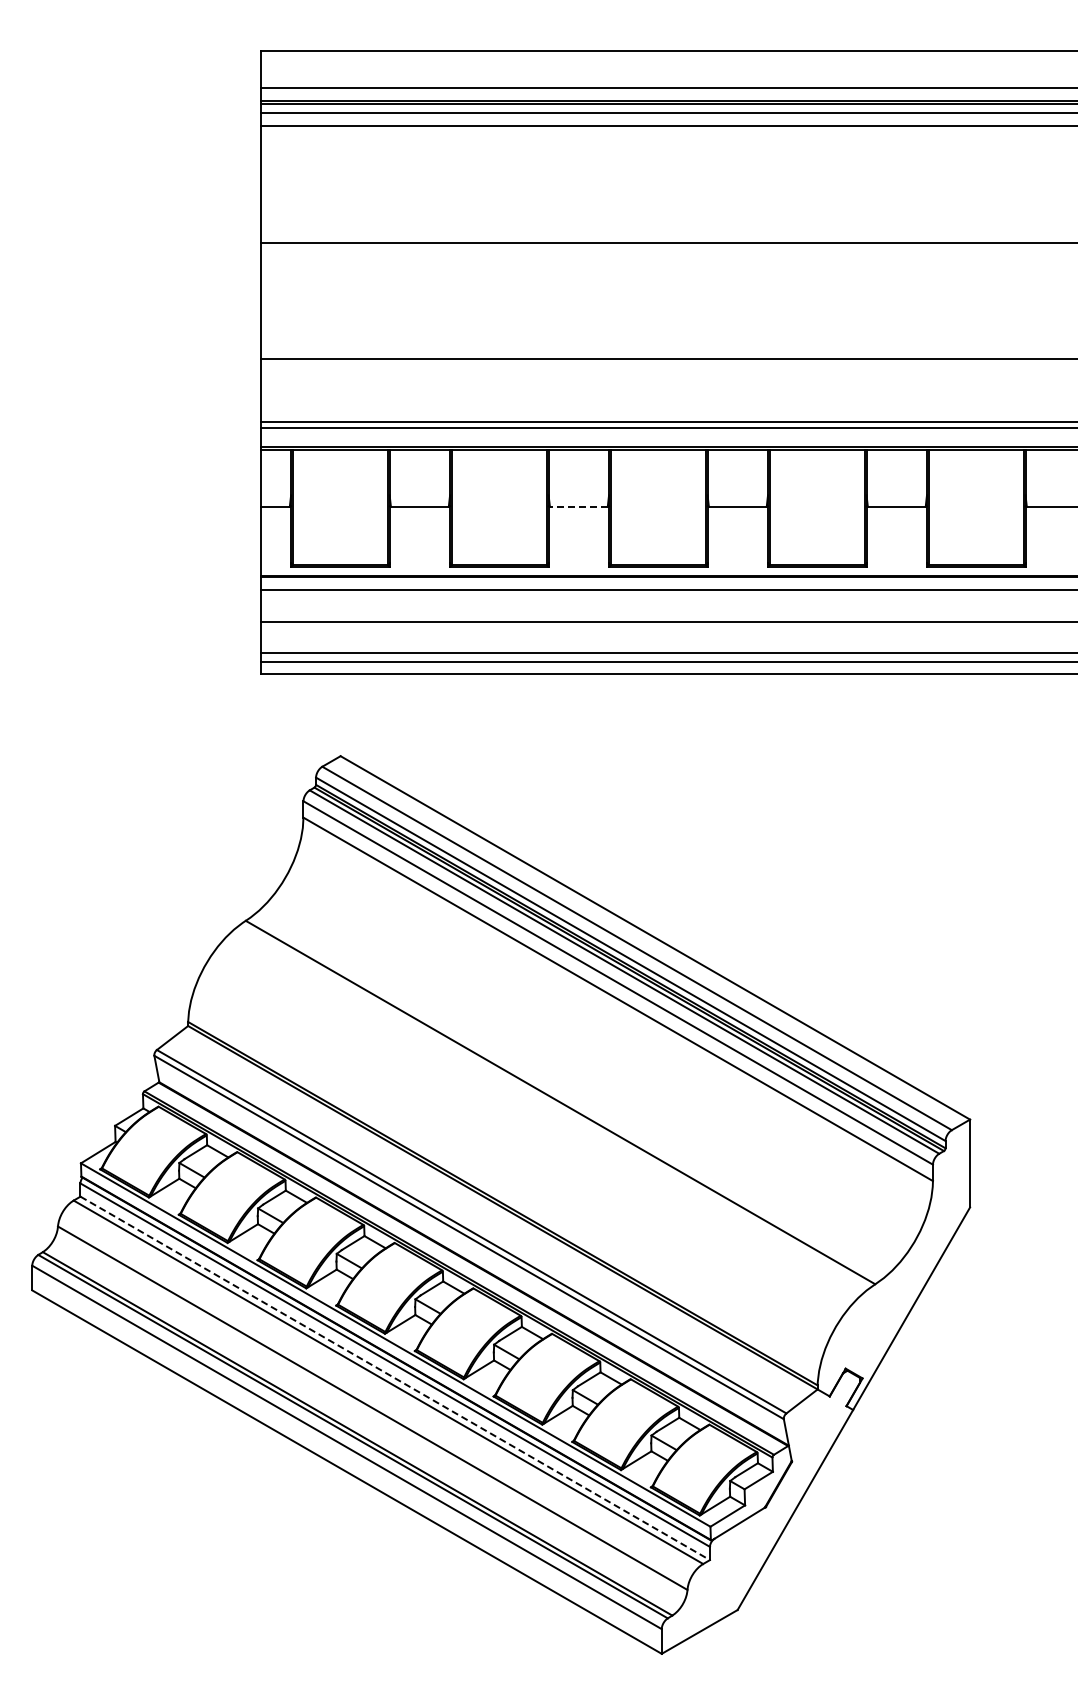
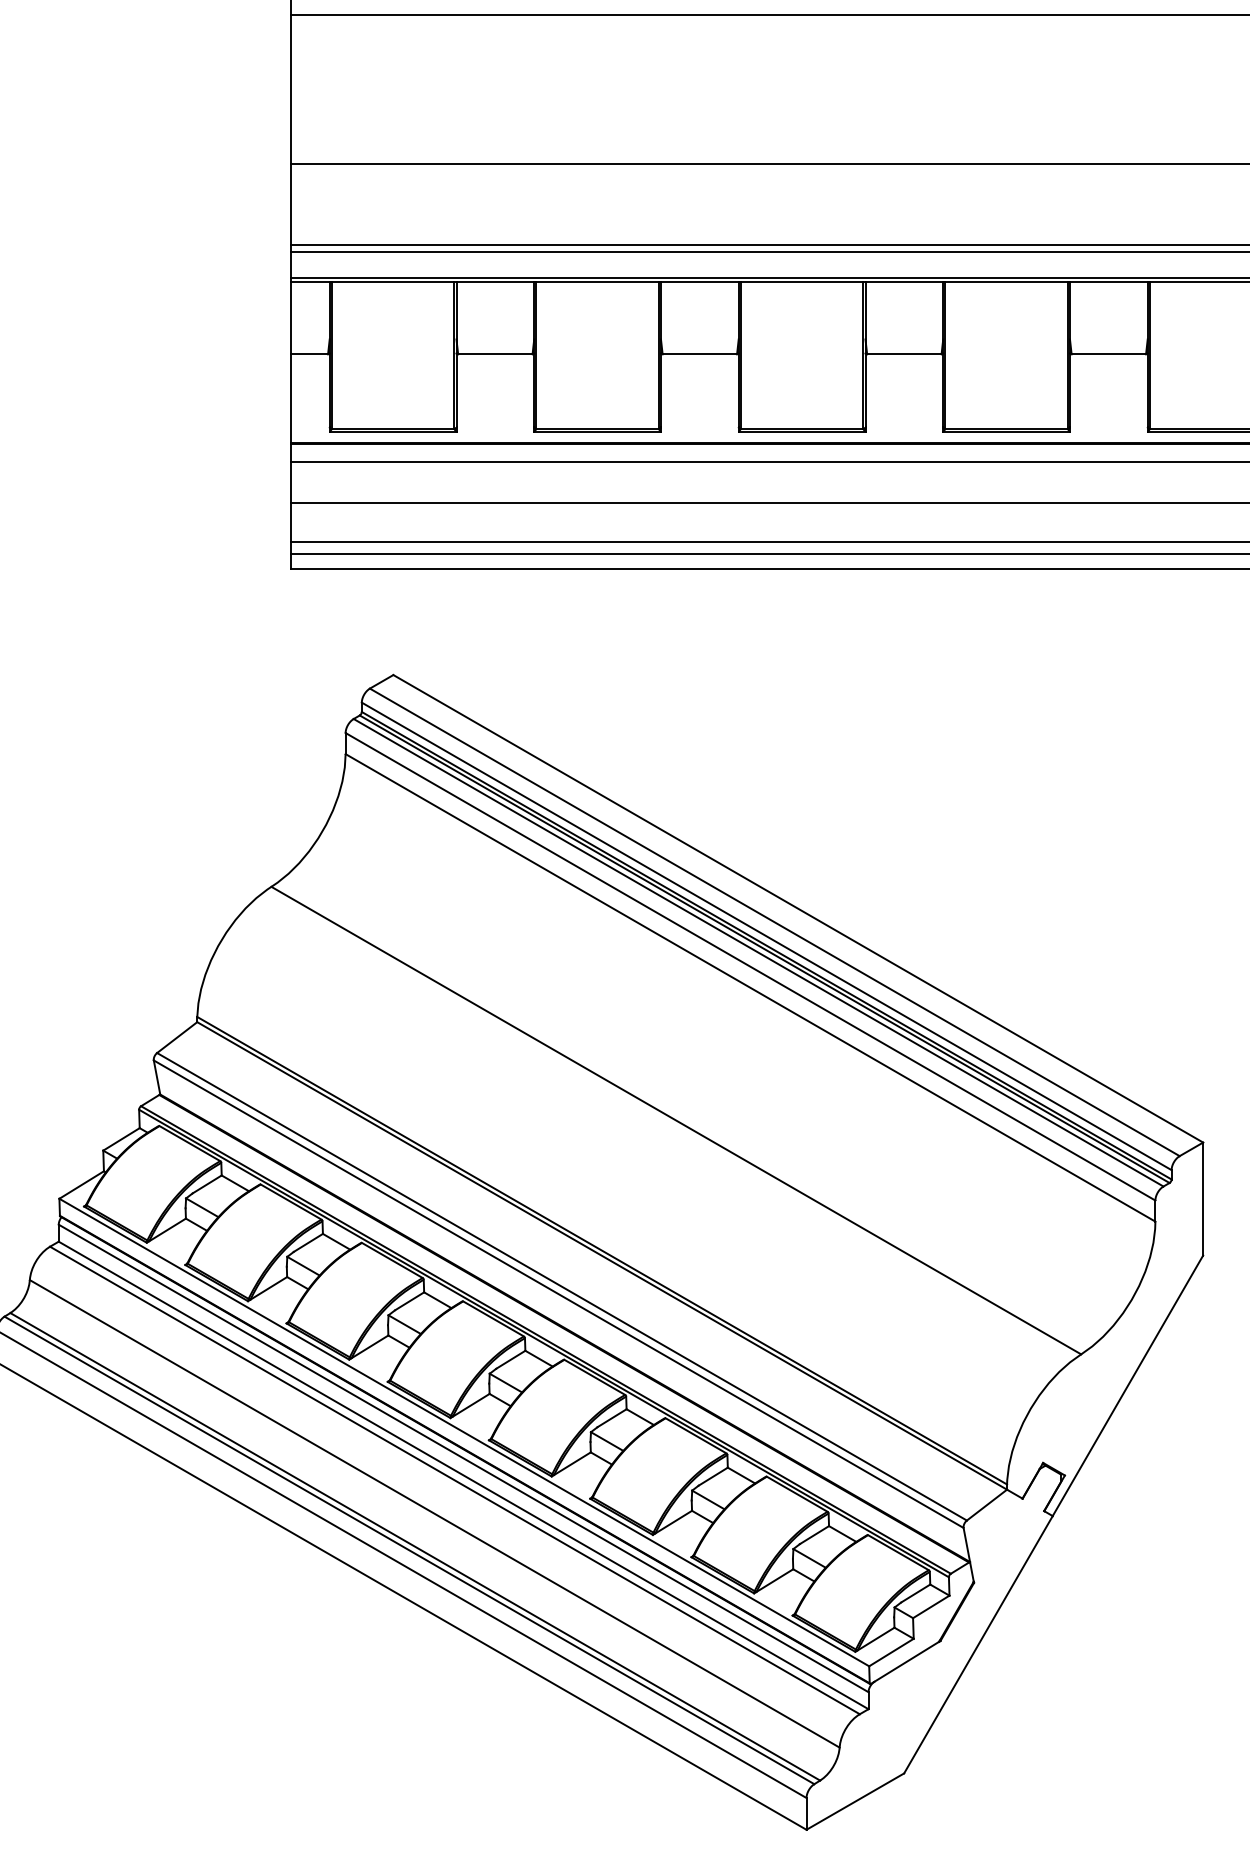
line: (578, 506) -> (699, 353), dashed -> solid
line: (395, 1378) -> (464, 1475), dashed -> solid

